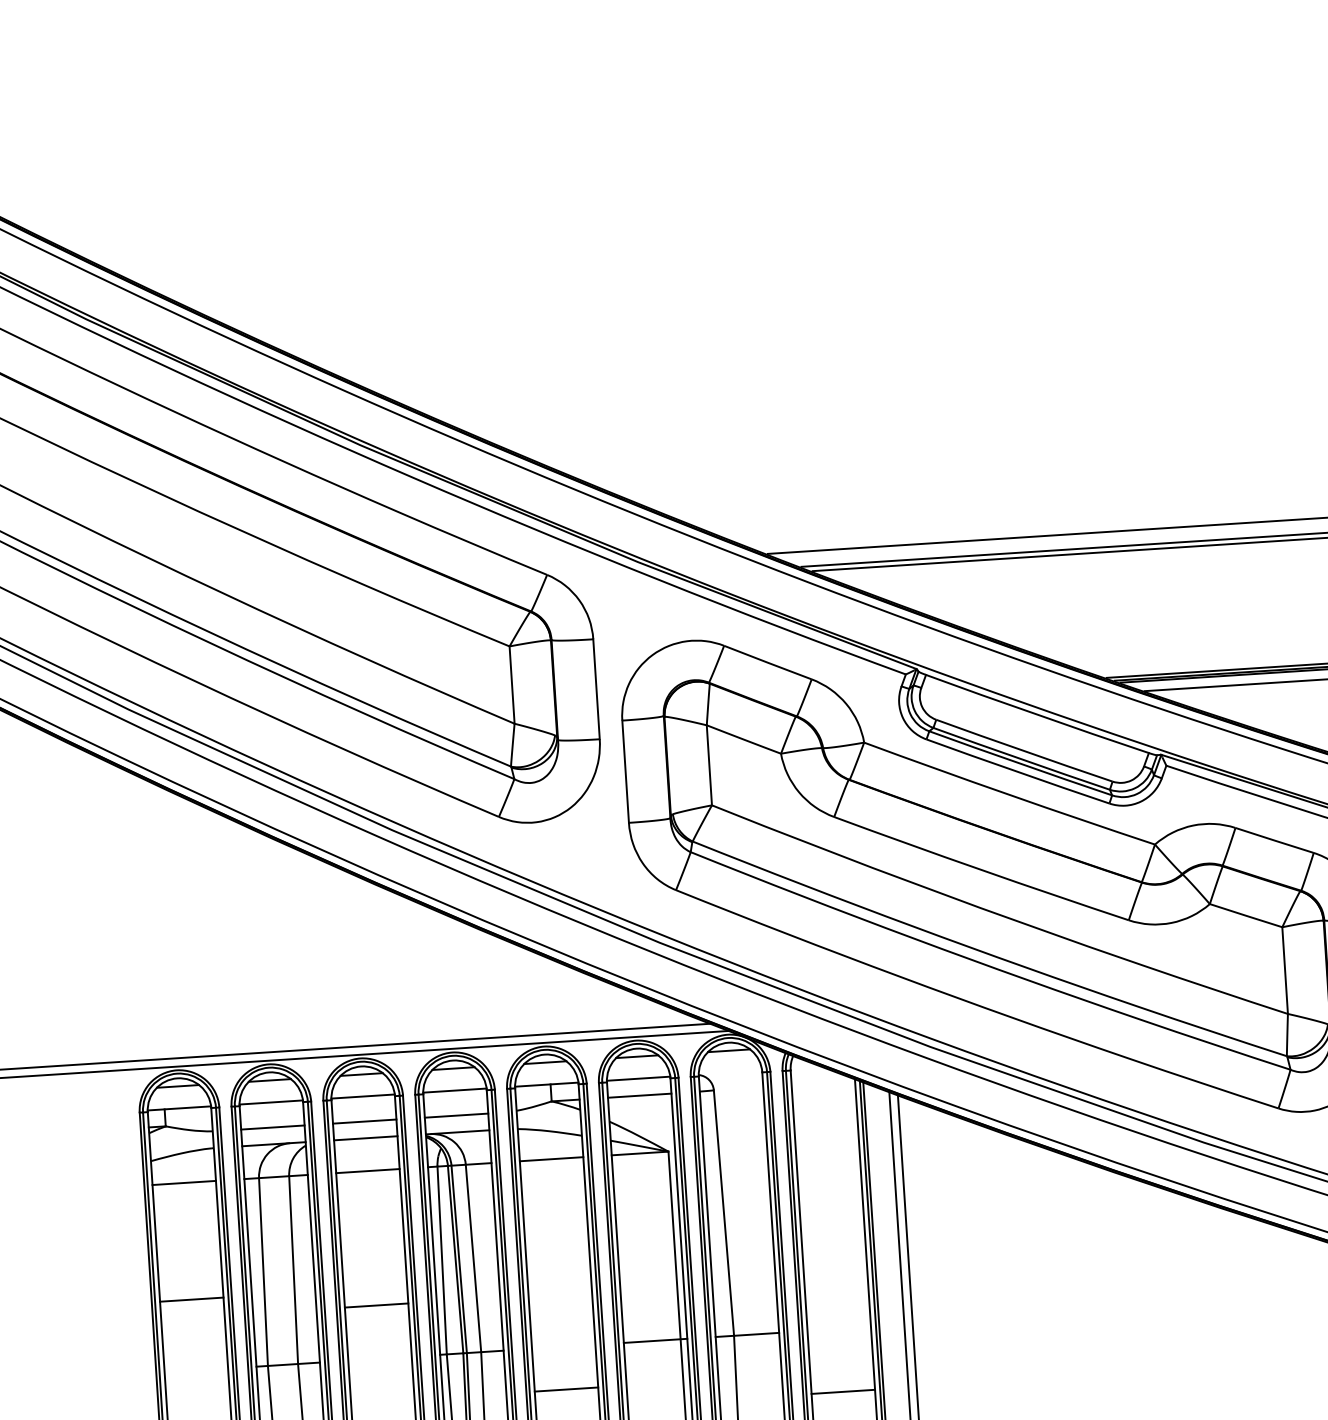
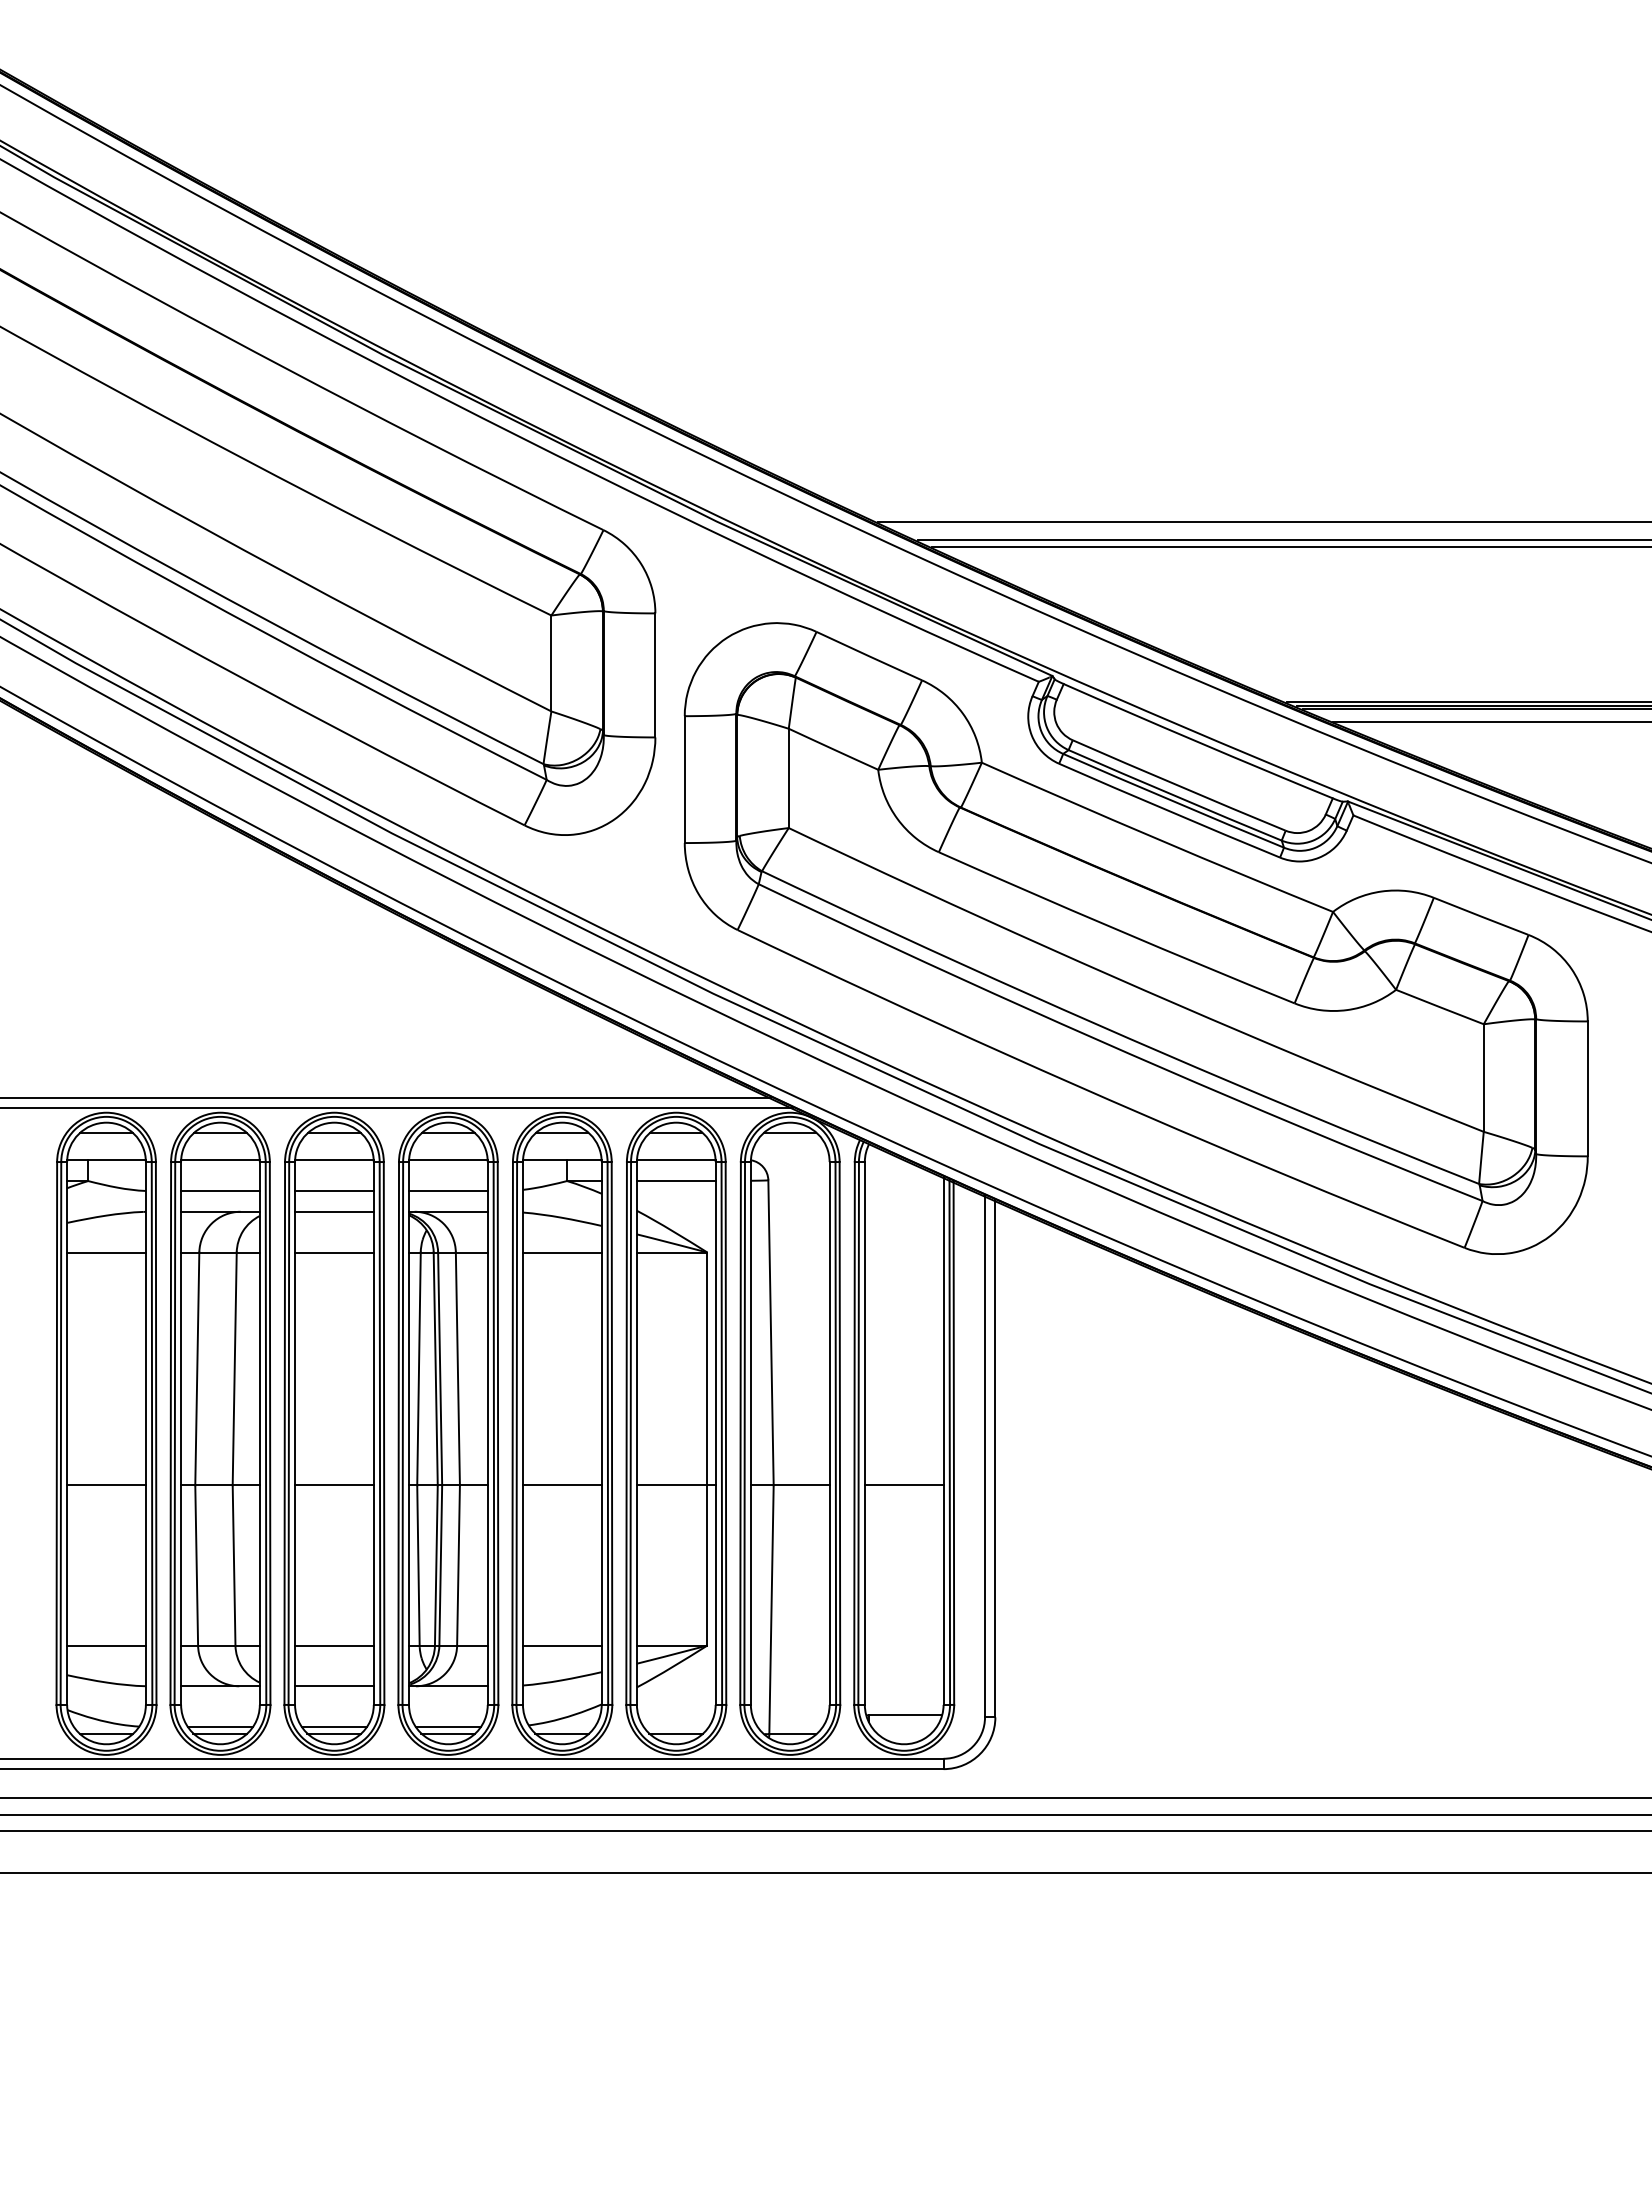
line: (191, 1299) -> (106, 1485), moved
line: (376, 1305) -> (334, 1485), moved
line: (565, 1389) -> (561, 1485), moved
line: (842, 1392) -> (903, 1485), moved

